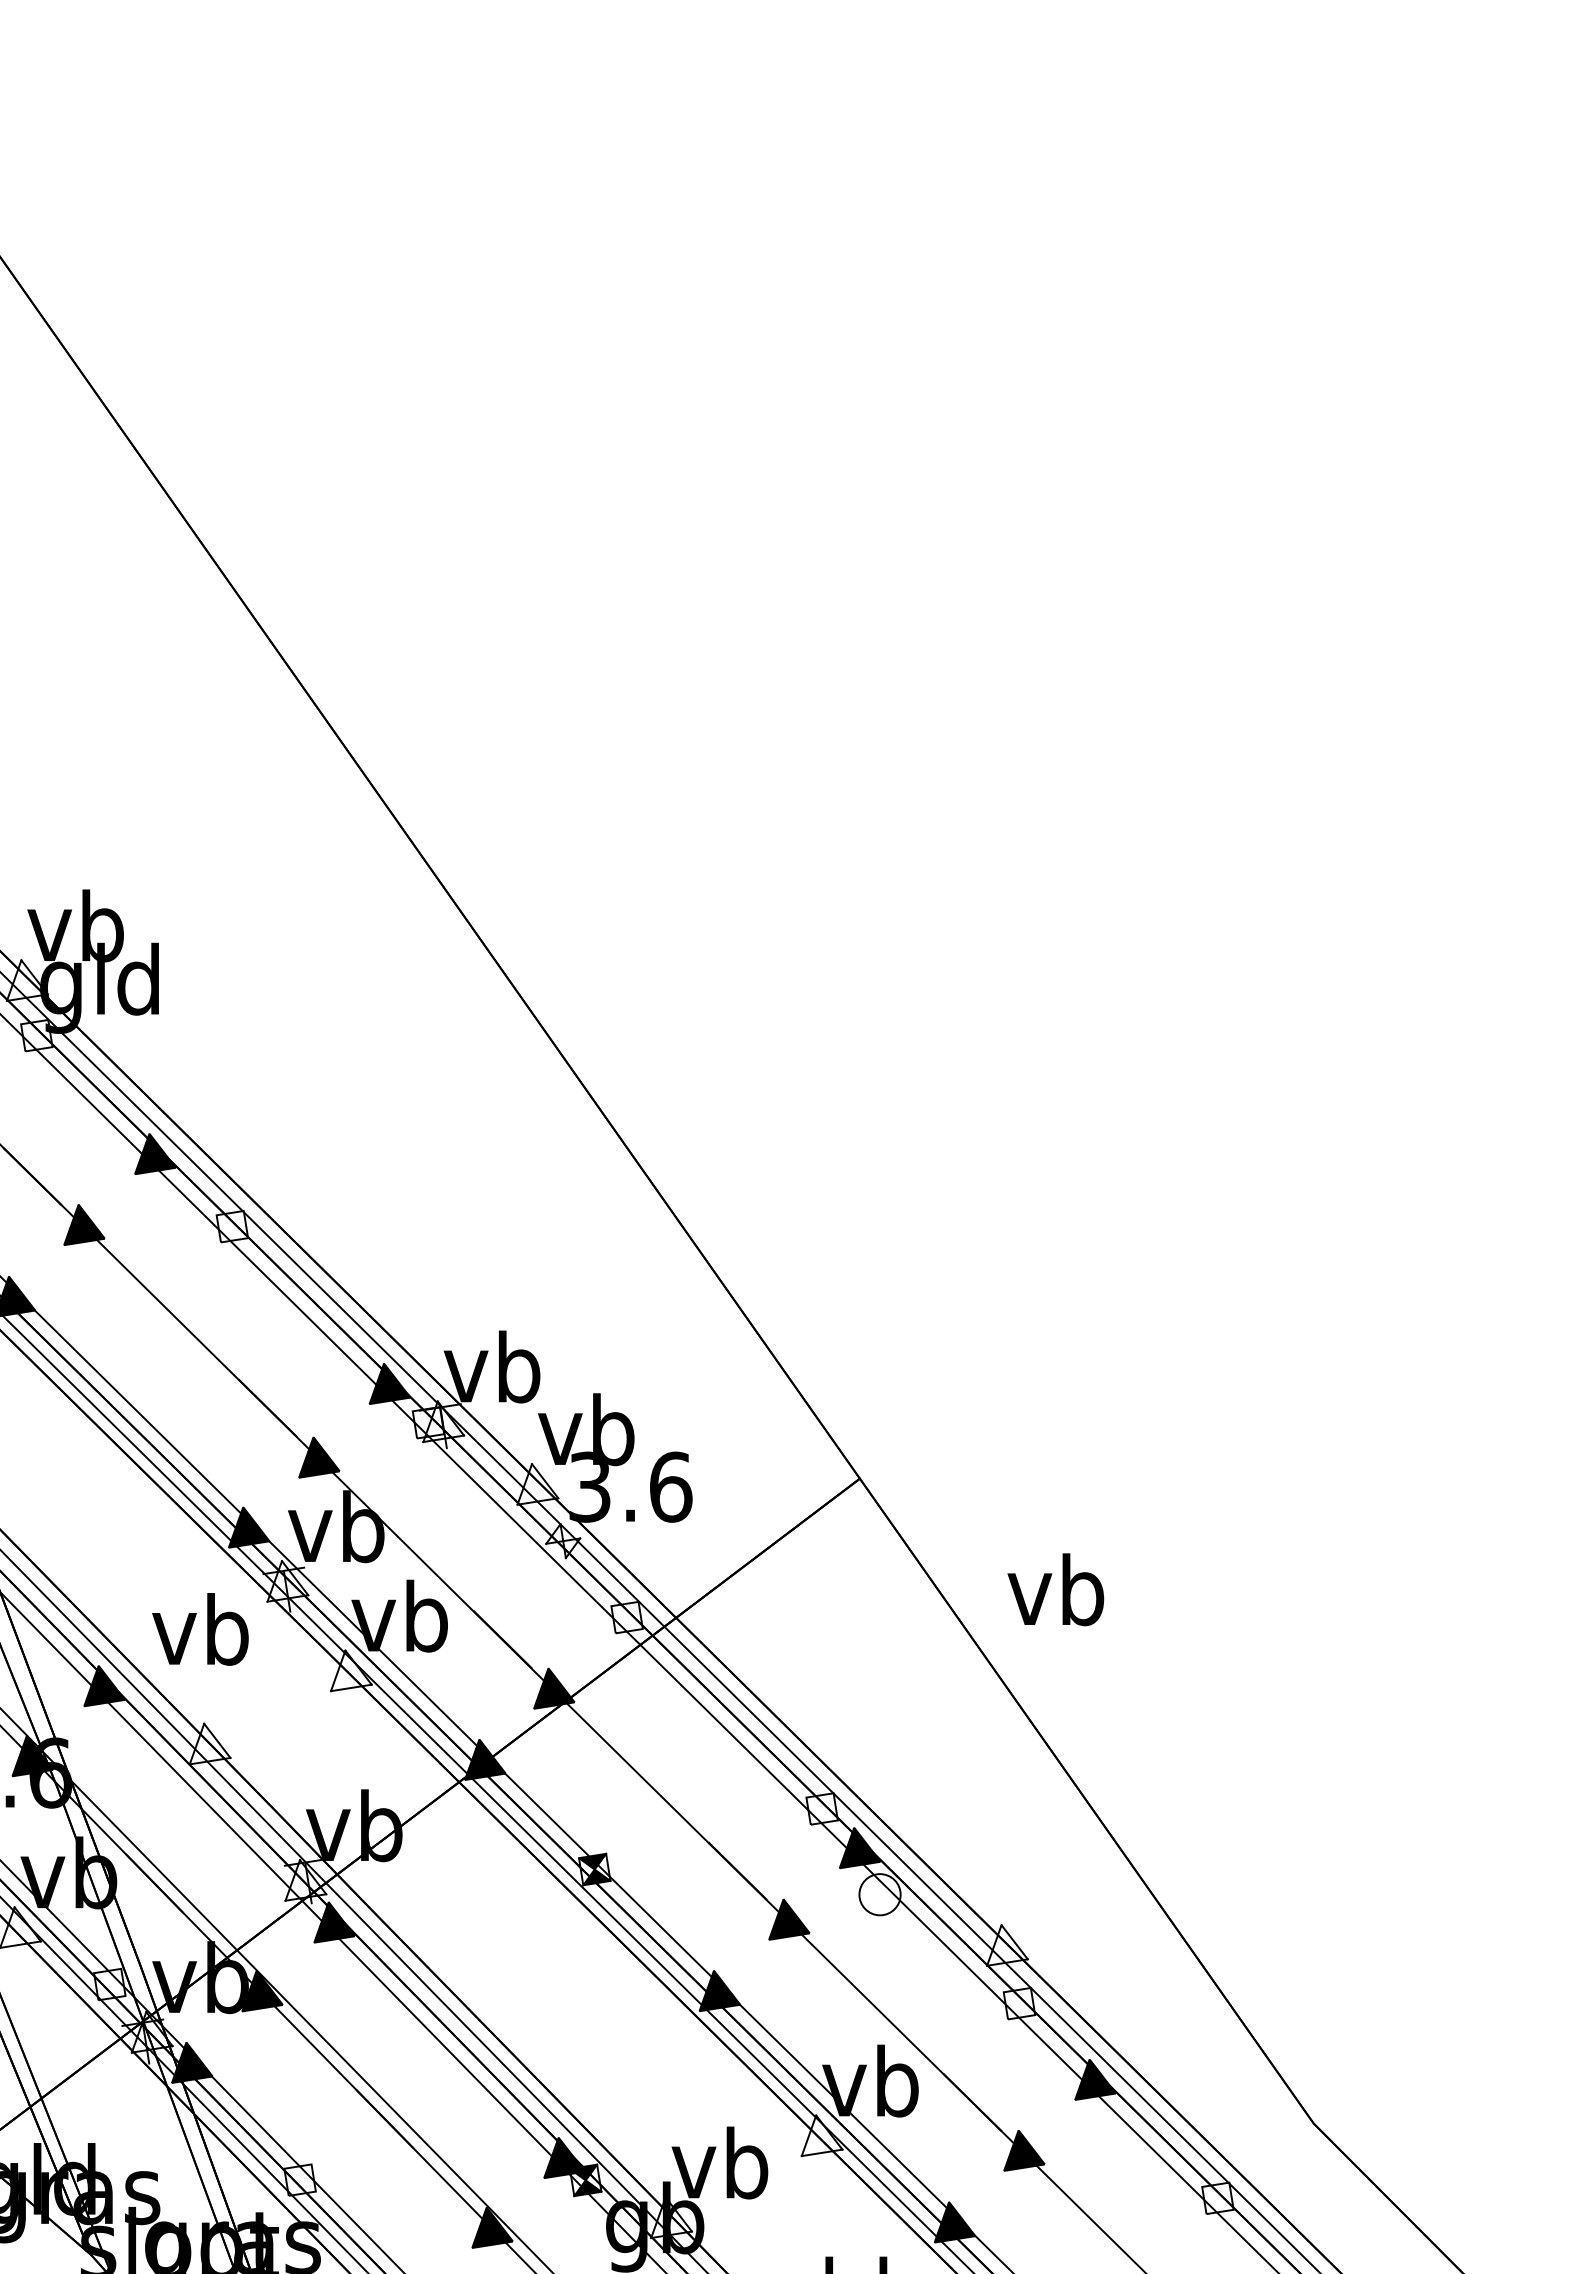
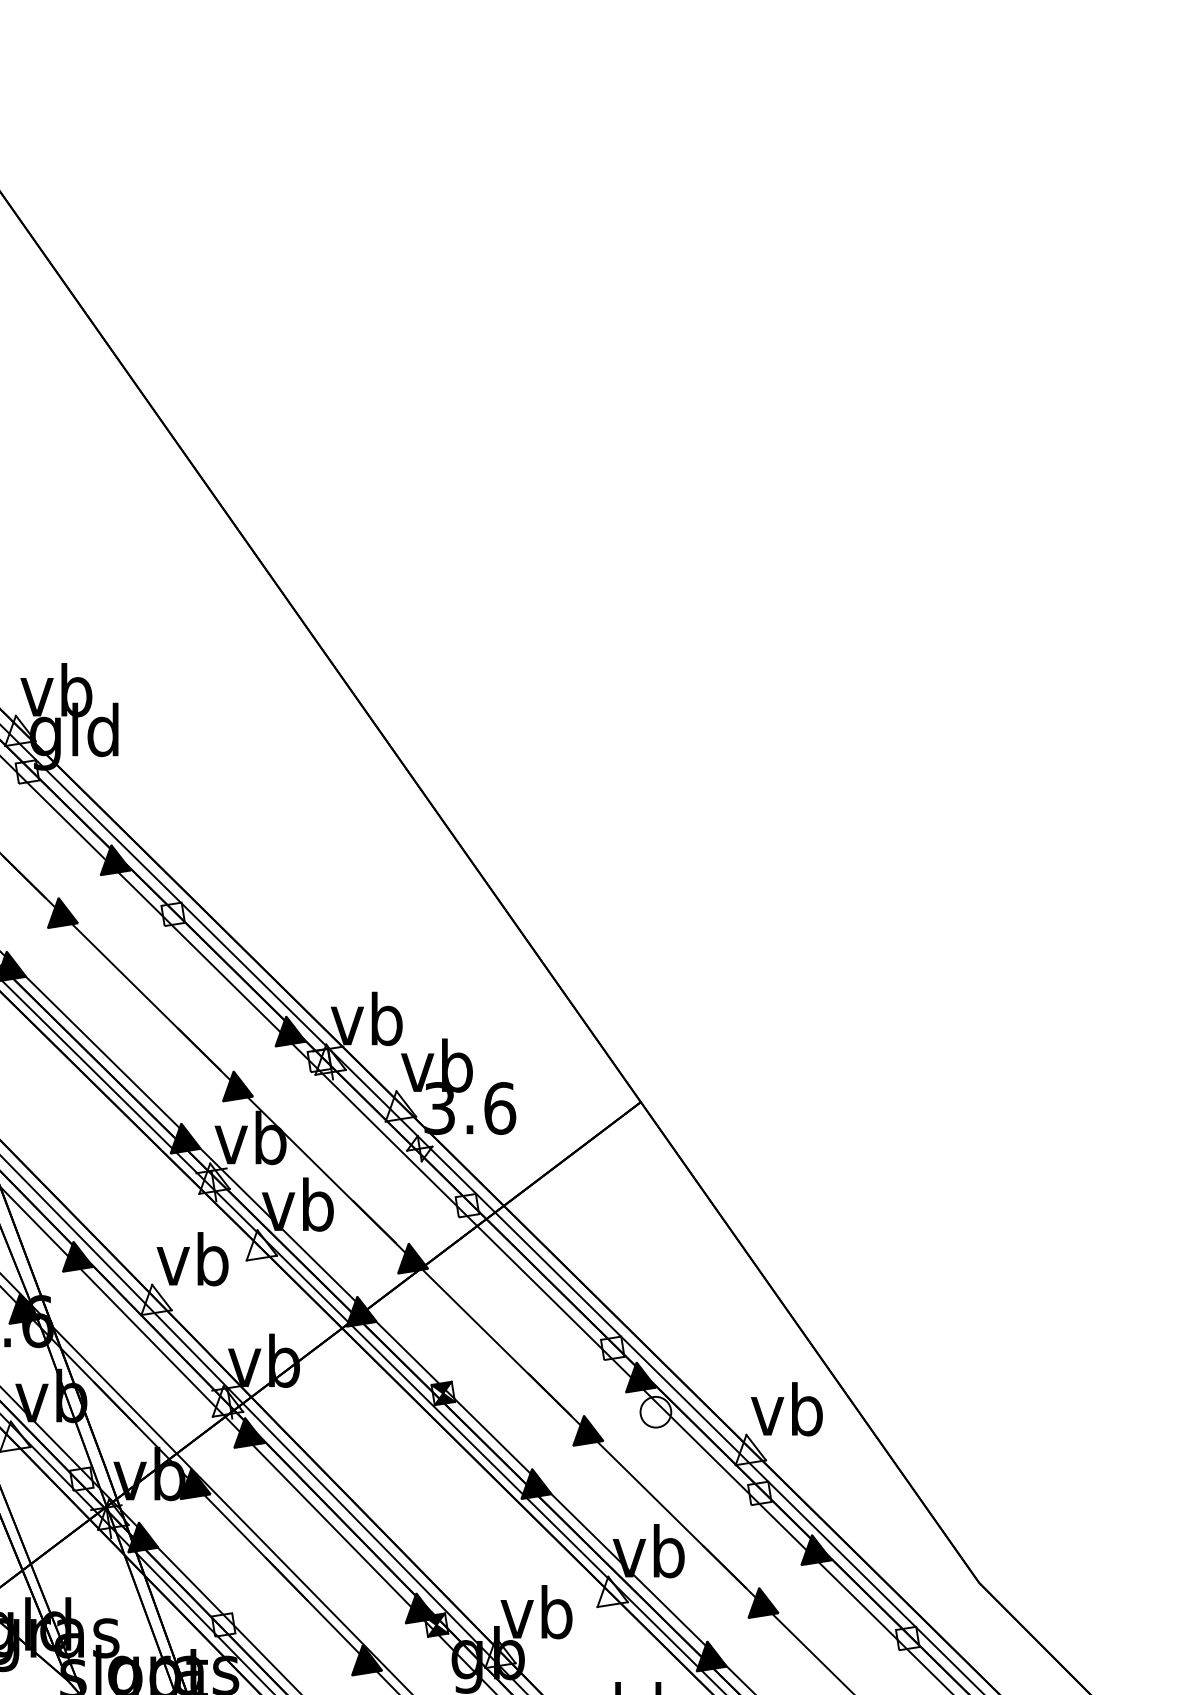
text: (1055, 1589) -> (786, 1409), moved
text: (200, 1629) -> (192, 1259), moved

